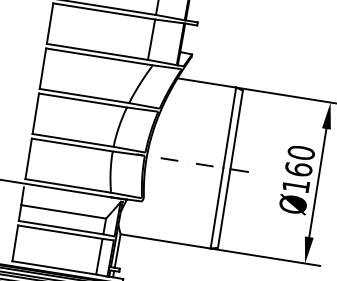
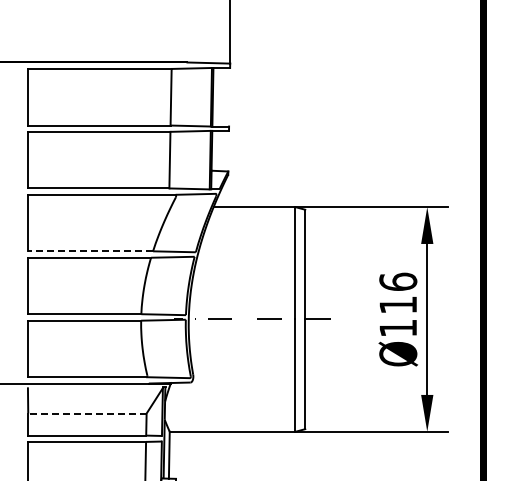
line: (84, 96) -> (90, 251), solid -> dashed
text: (300, 161) -> (398, 293), Ø160 -> Ø116
line: (63, 211) -> (86, 413), solid -> dashed

